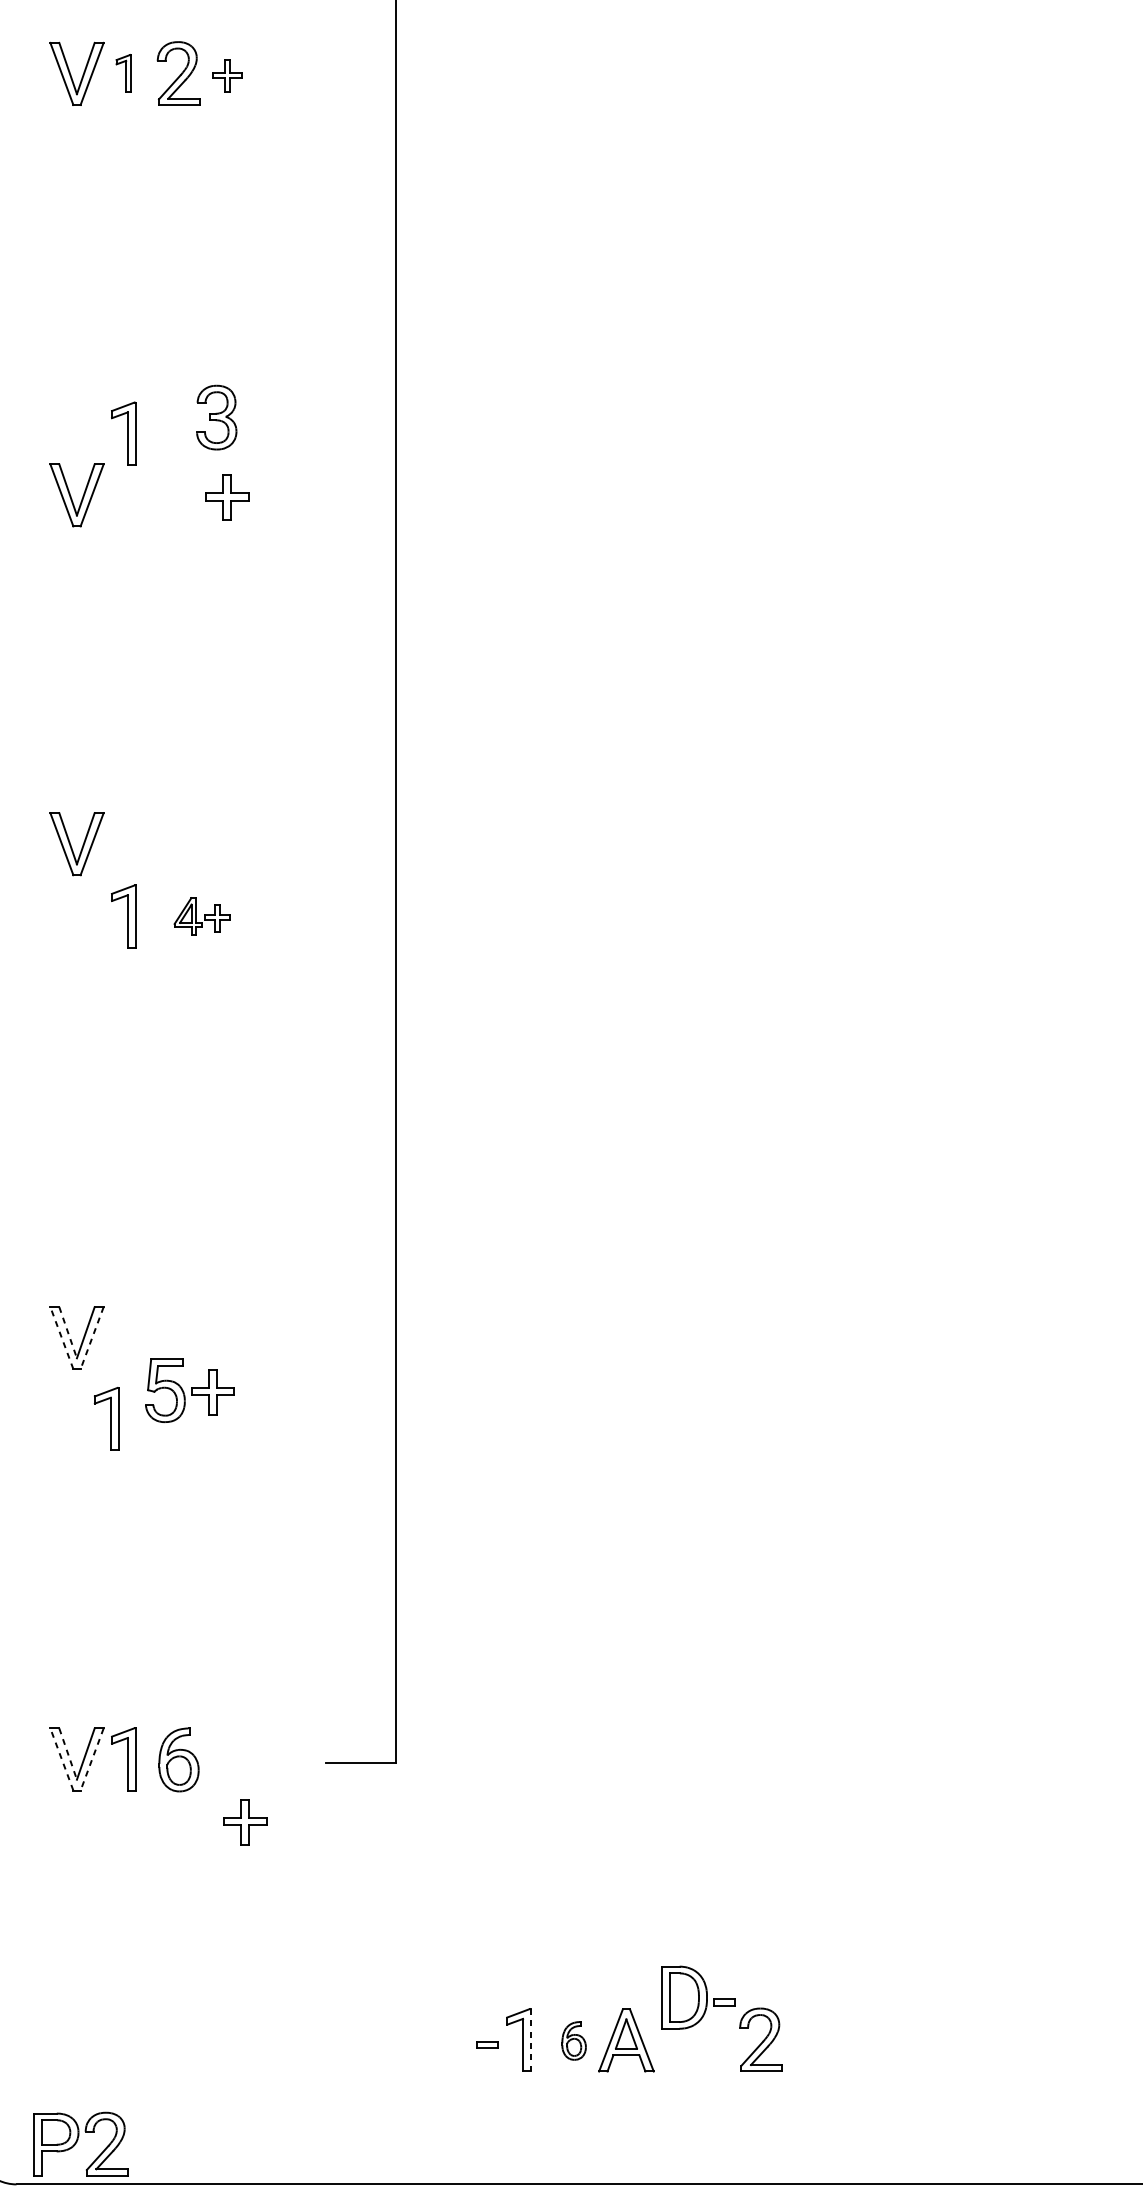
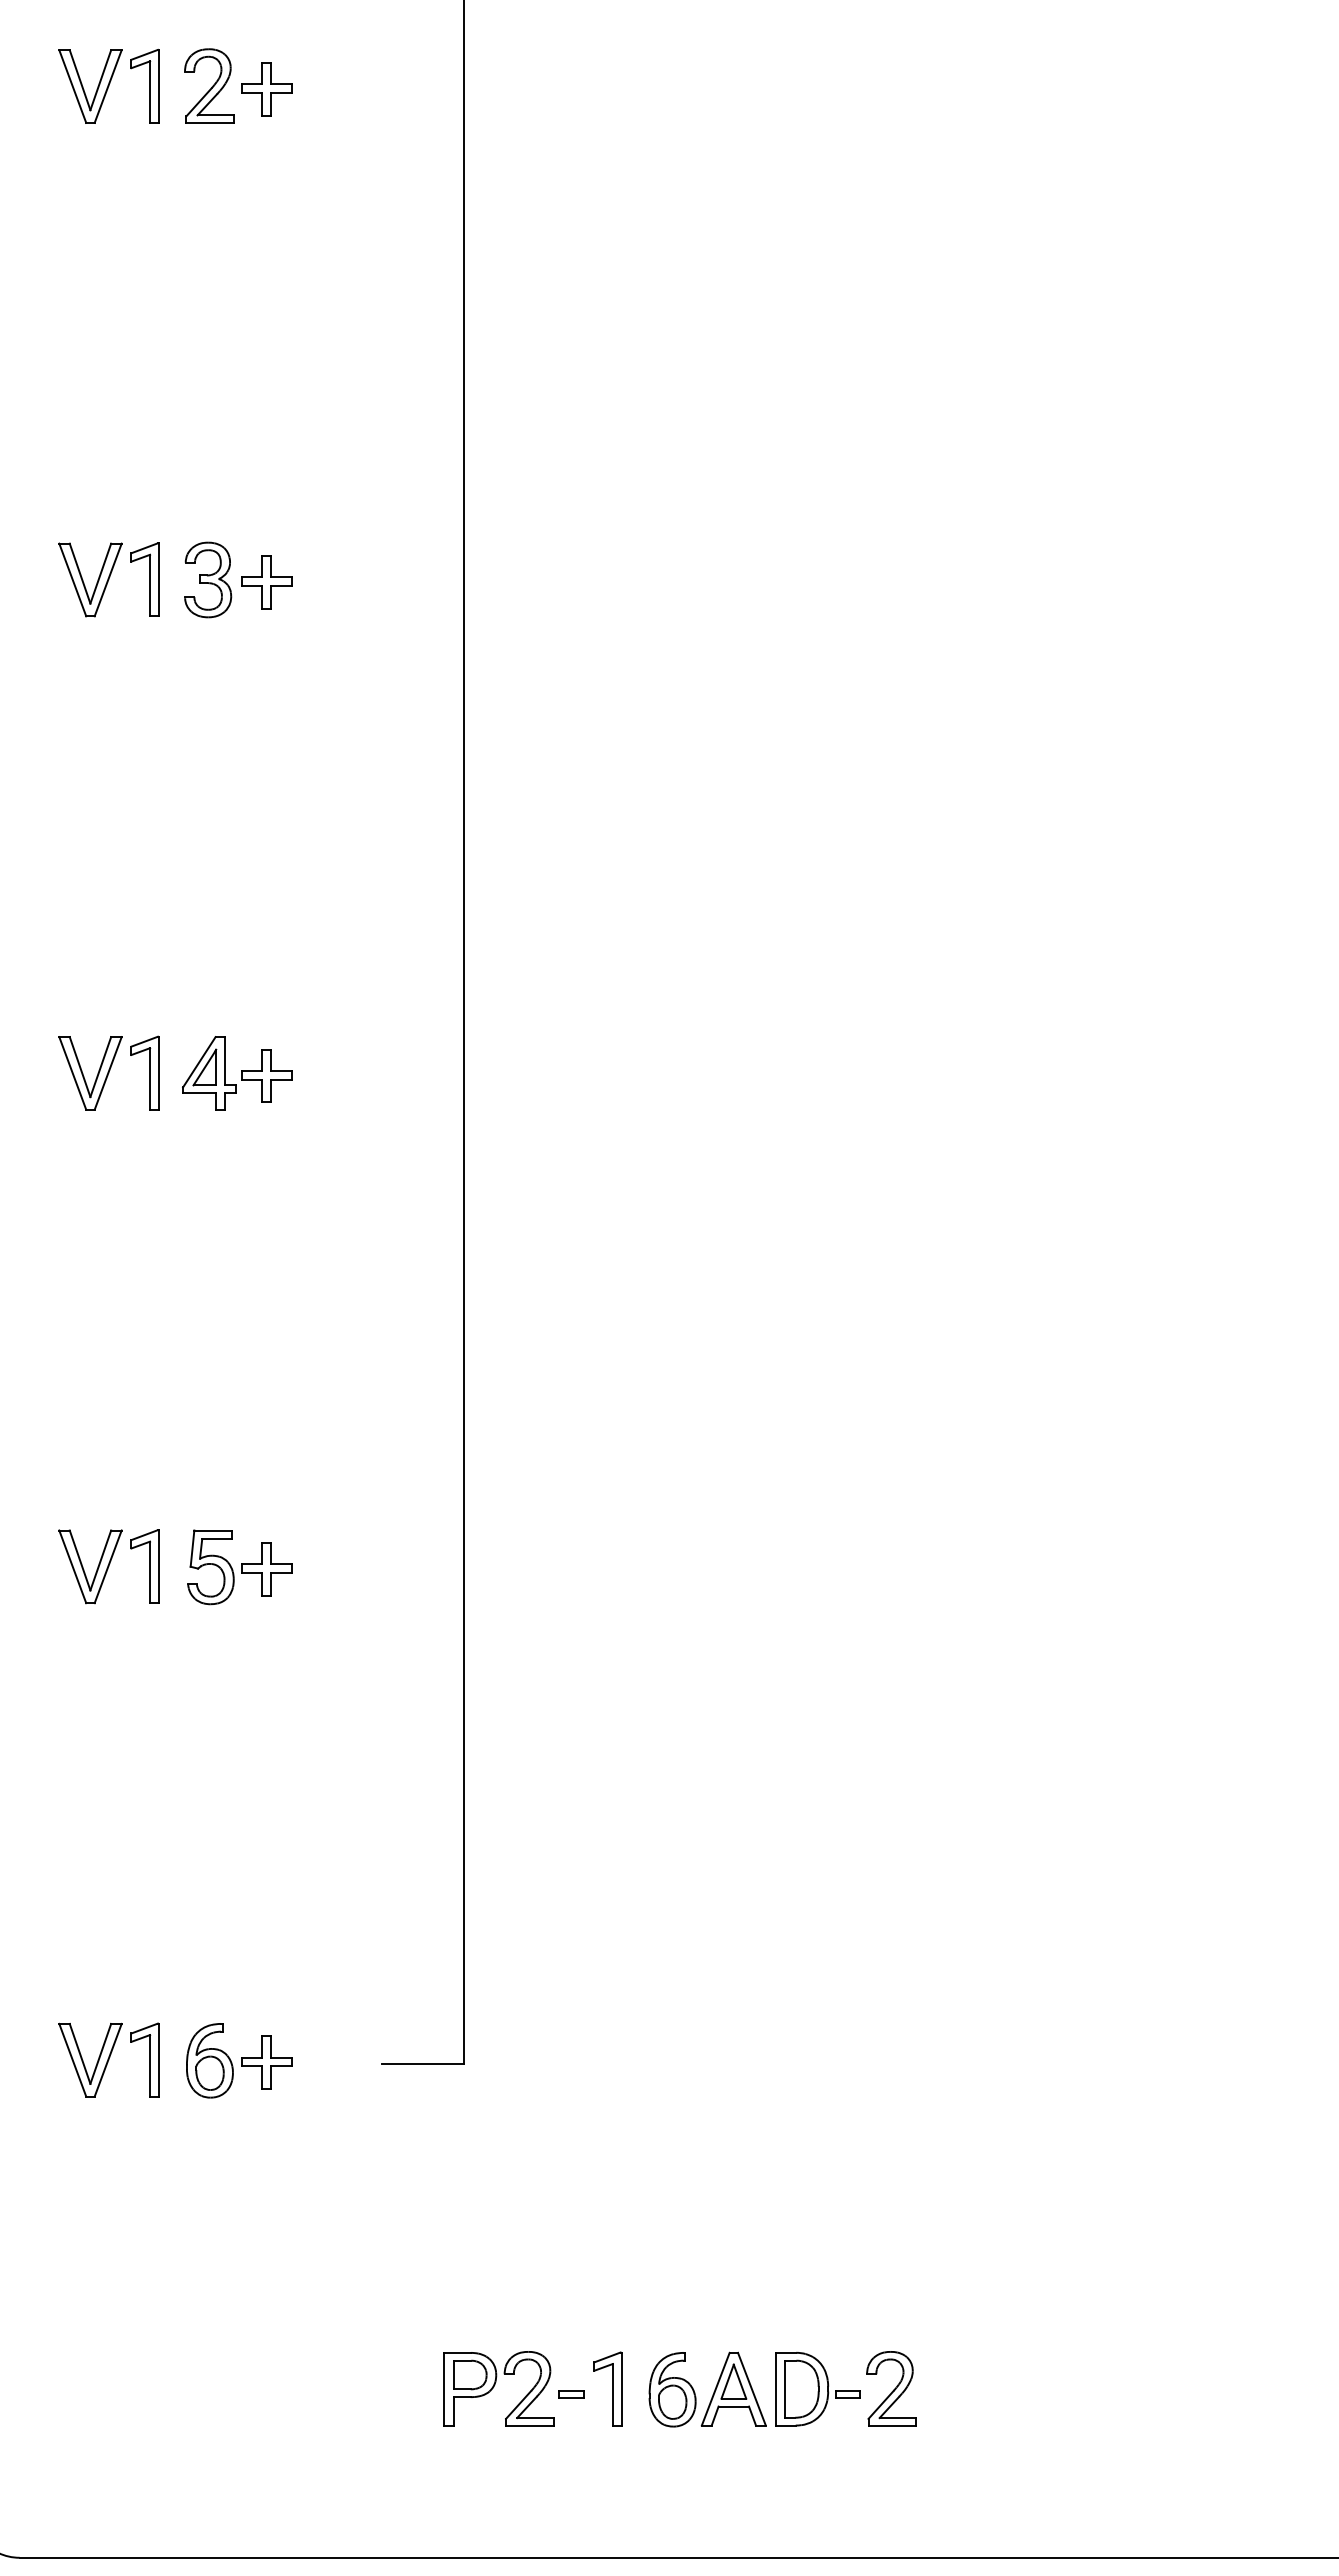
part: (123, 73) -> (144, 85), size x1.67
part: (227, 76) -> (266, 89), size x1.43
part: (217, 417) -> (208, 579), moved
part: (123, 433) -> (144, 579), moved
part: (82, 845) -> (96, 1075), moved
part: (202, 916) -> (237, 1073), size x1.67
line: (68, 1332) -> (80, 1560), dashed -> solid
line: (61, 1337) -> (72, 1566), dashed -> solid
line: (92, 1337) -> (108, 1566), dashed -> solid
part: (189, 1390) -> (239, 1567), moved
part: (106, 1418) -> (144, 1566), moved
line: (68, 1753) -> (80, 2053), dashed -> solid
line: (61, 1759) -> (72, 2060), dashed -> solid
line: (92, 1759) -> (108, 2060), dashed -> solid
part: (245, 1822) -> (266, 2062), moved
part: (697, 1997) -> (817, 2389), moved
line: (531, 2040) -> (622, 2389), dashed -> solid
part: (574, 2040) -> (672, 2389), size x1.67
part: (80, 2144) -> (498, 2388), moved

